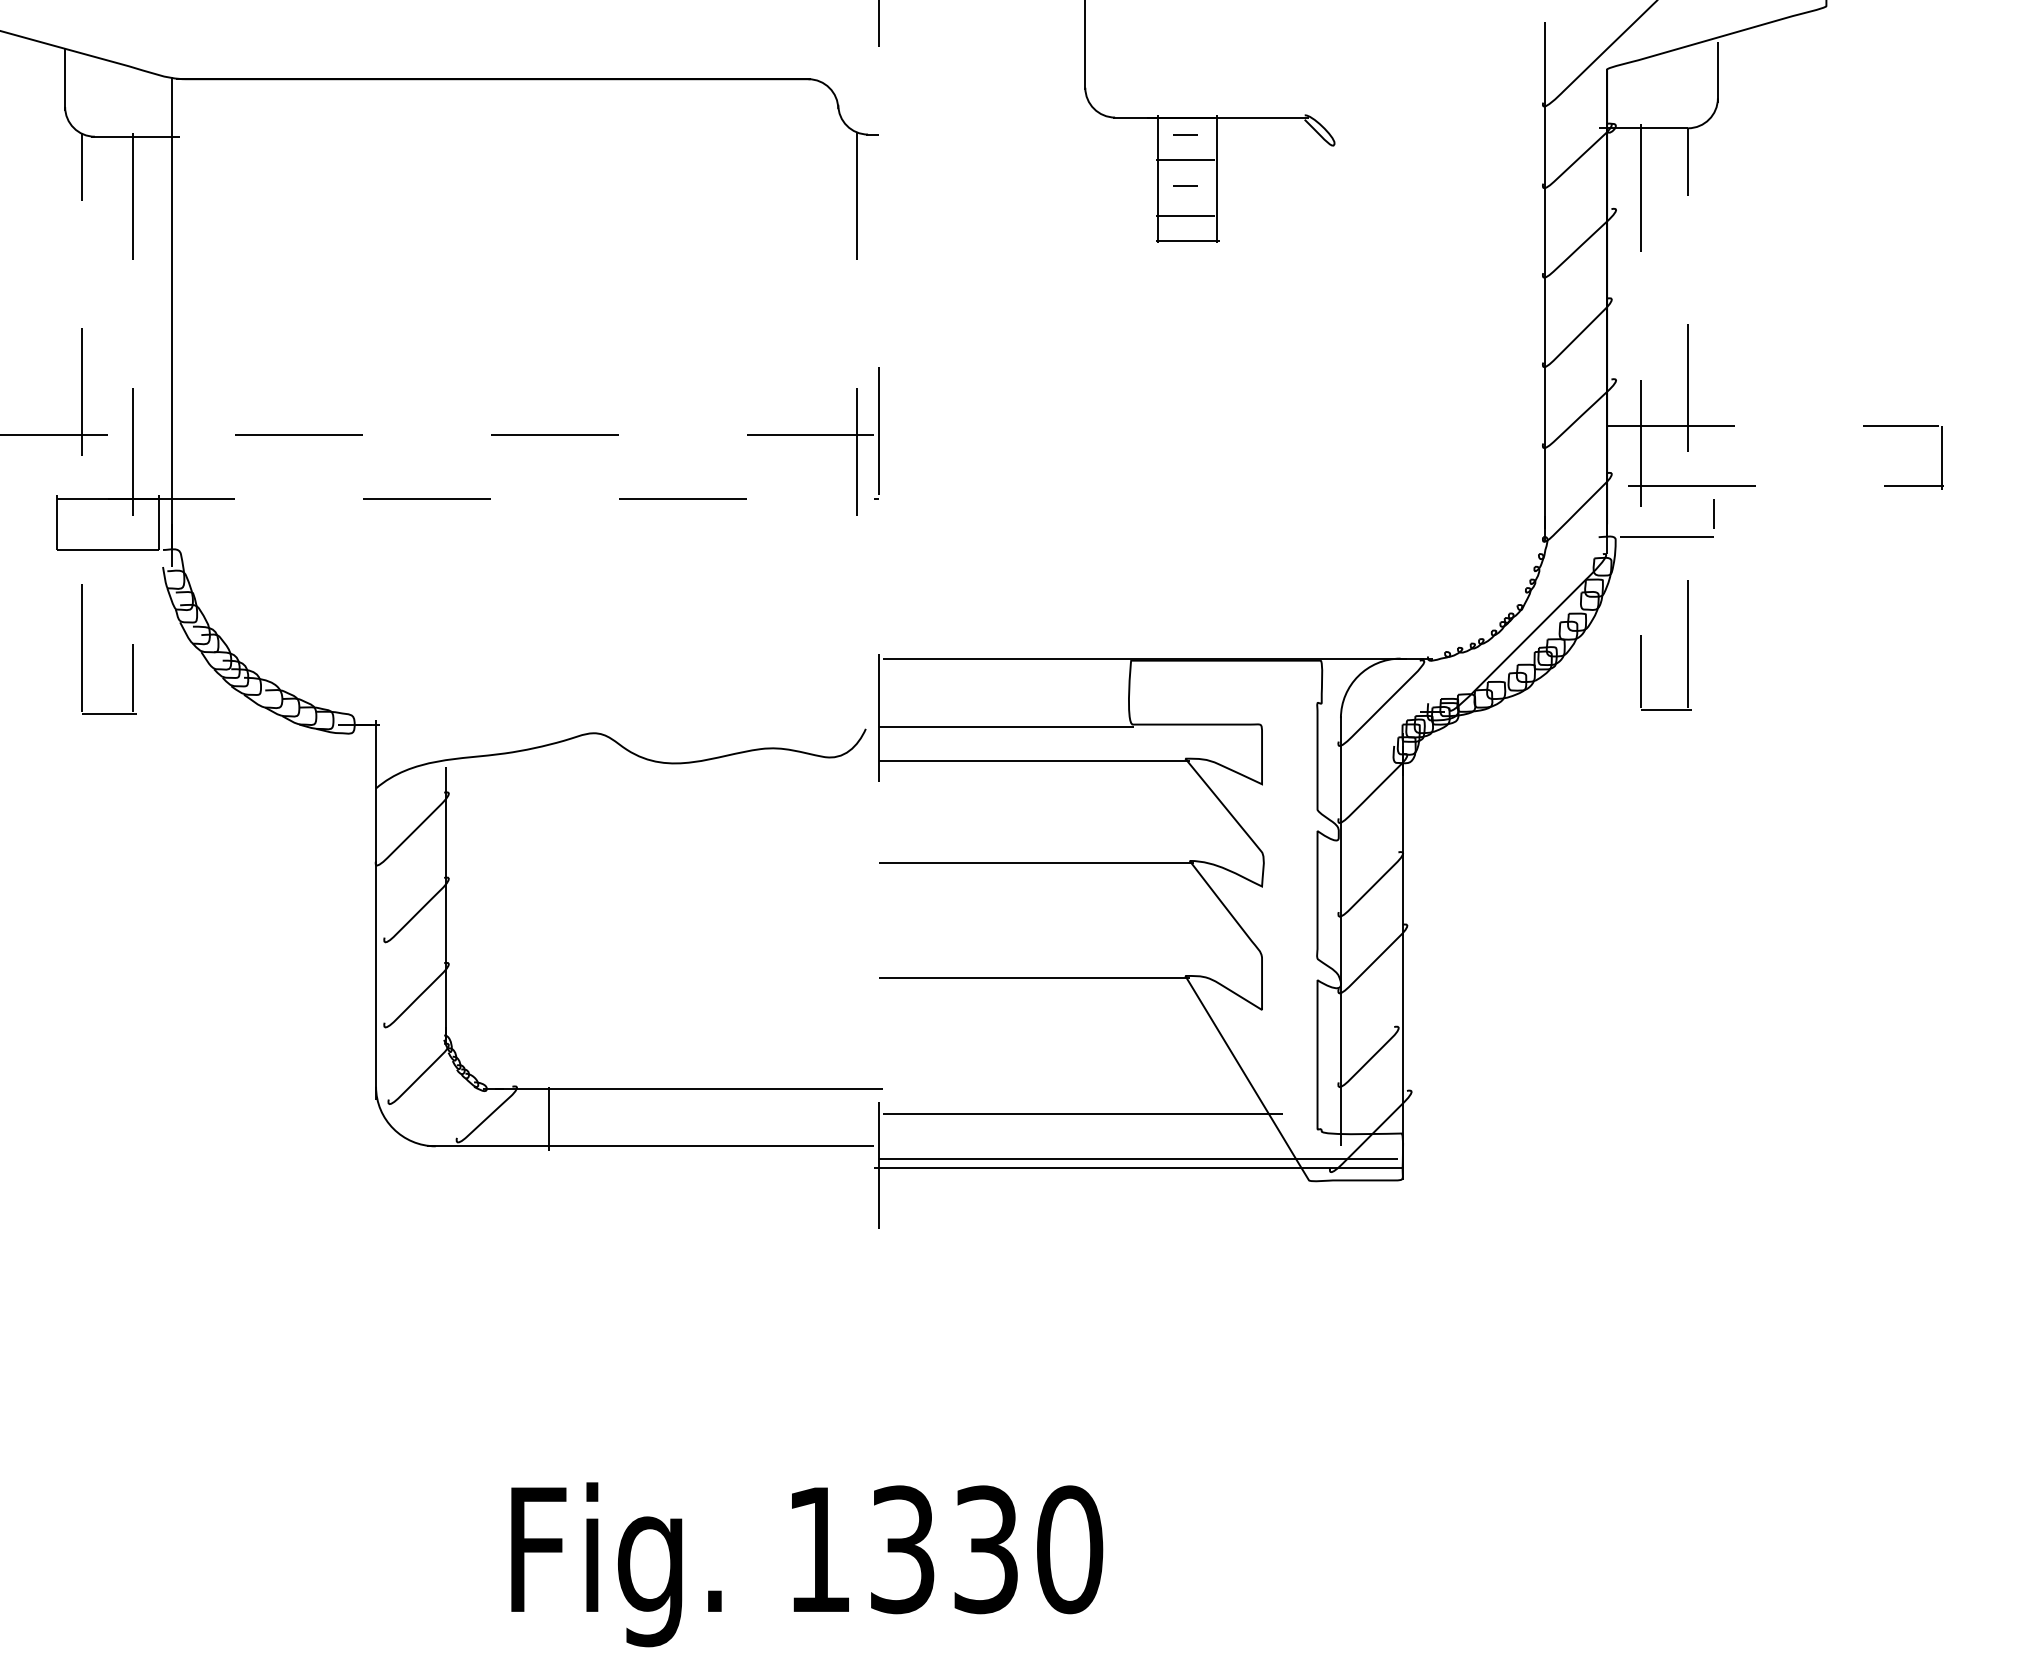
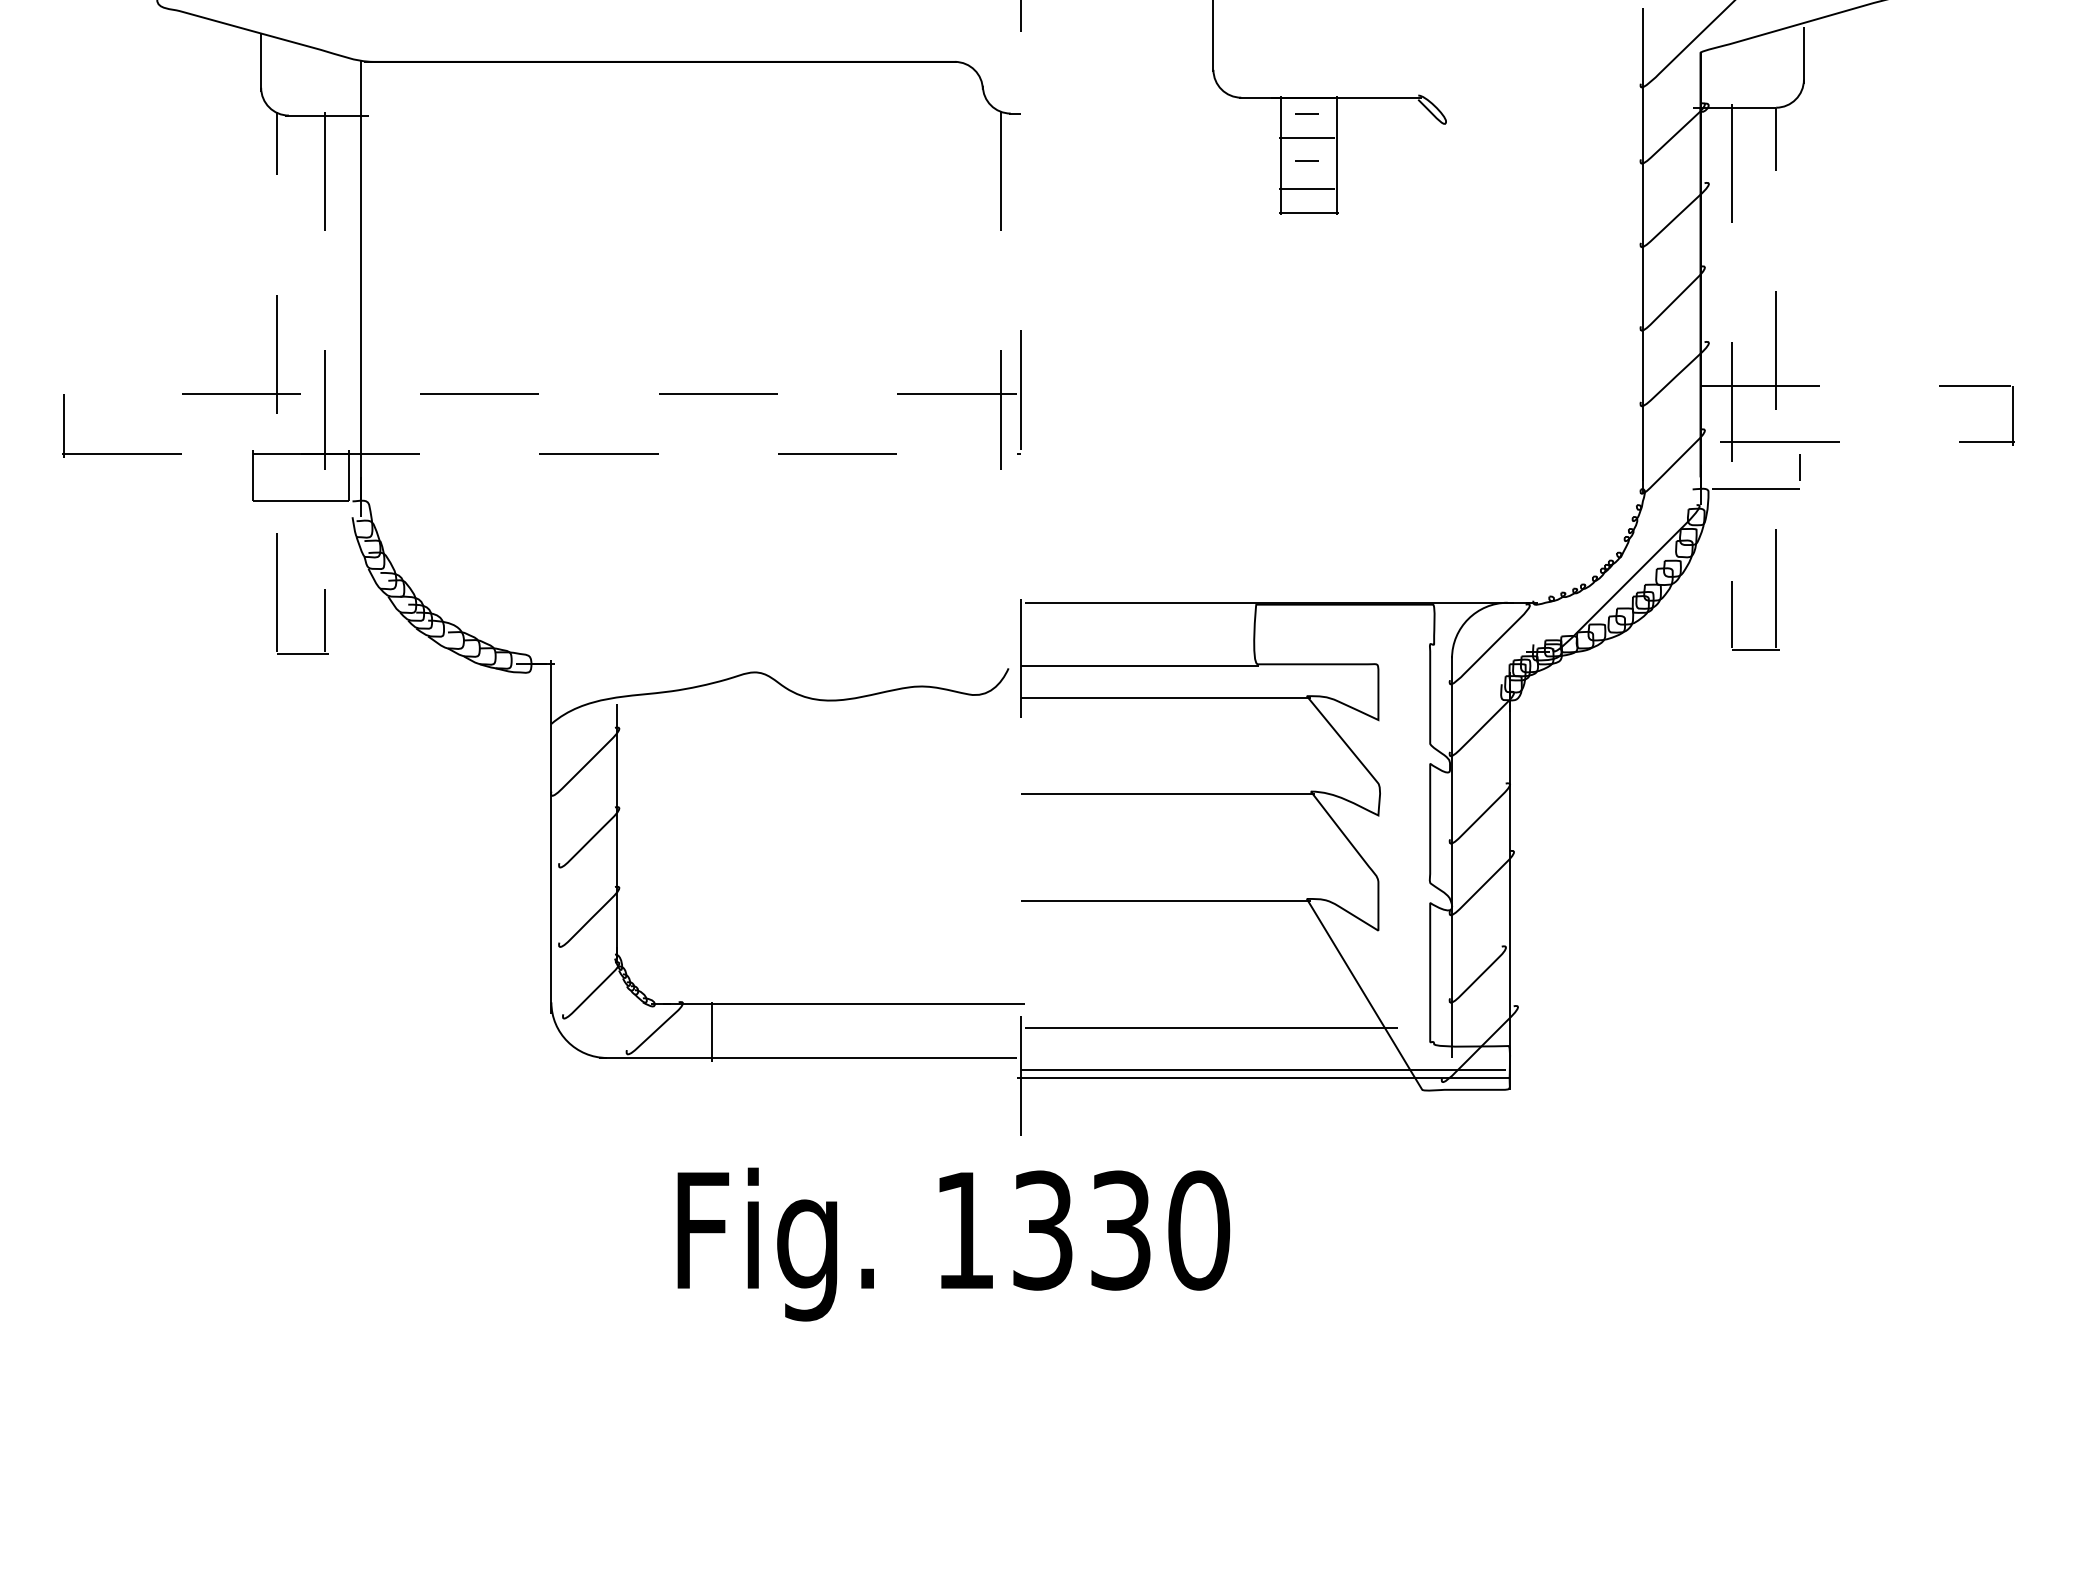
text: (806, 1564) -> (953, 1244), moved

